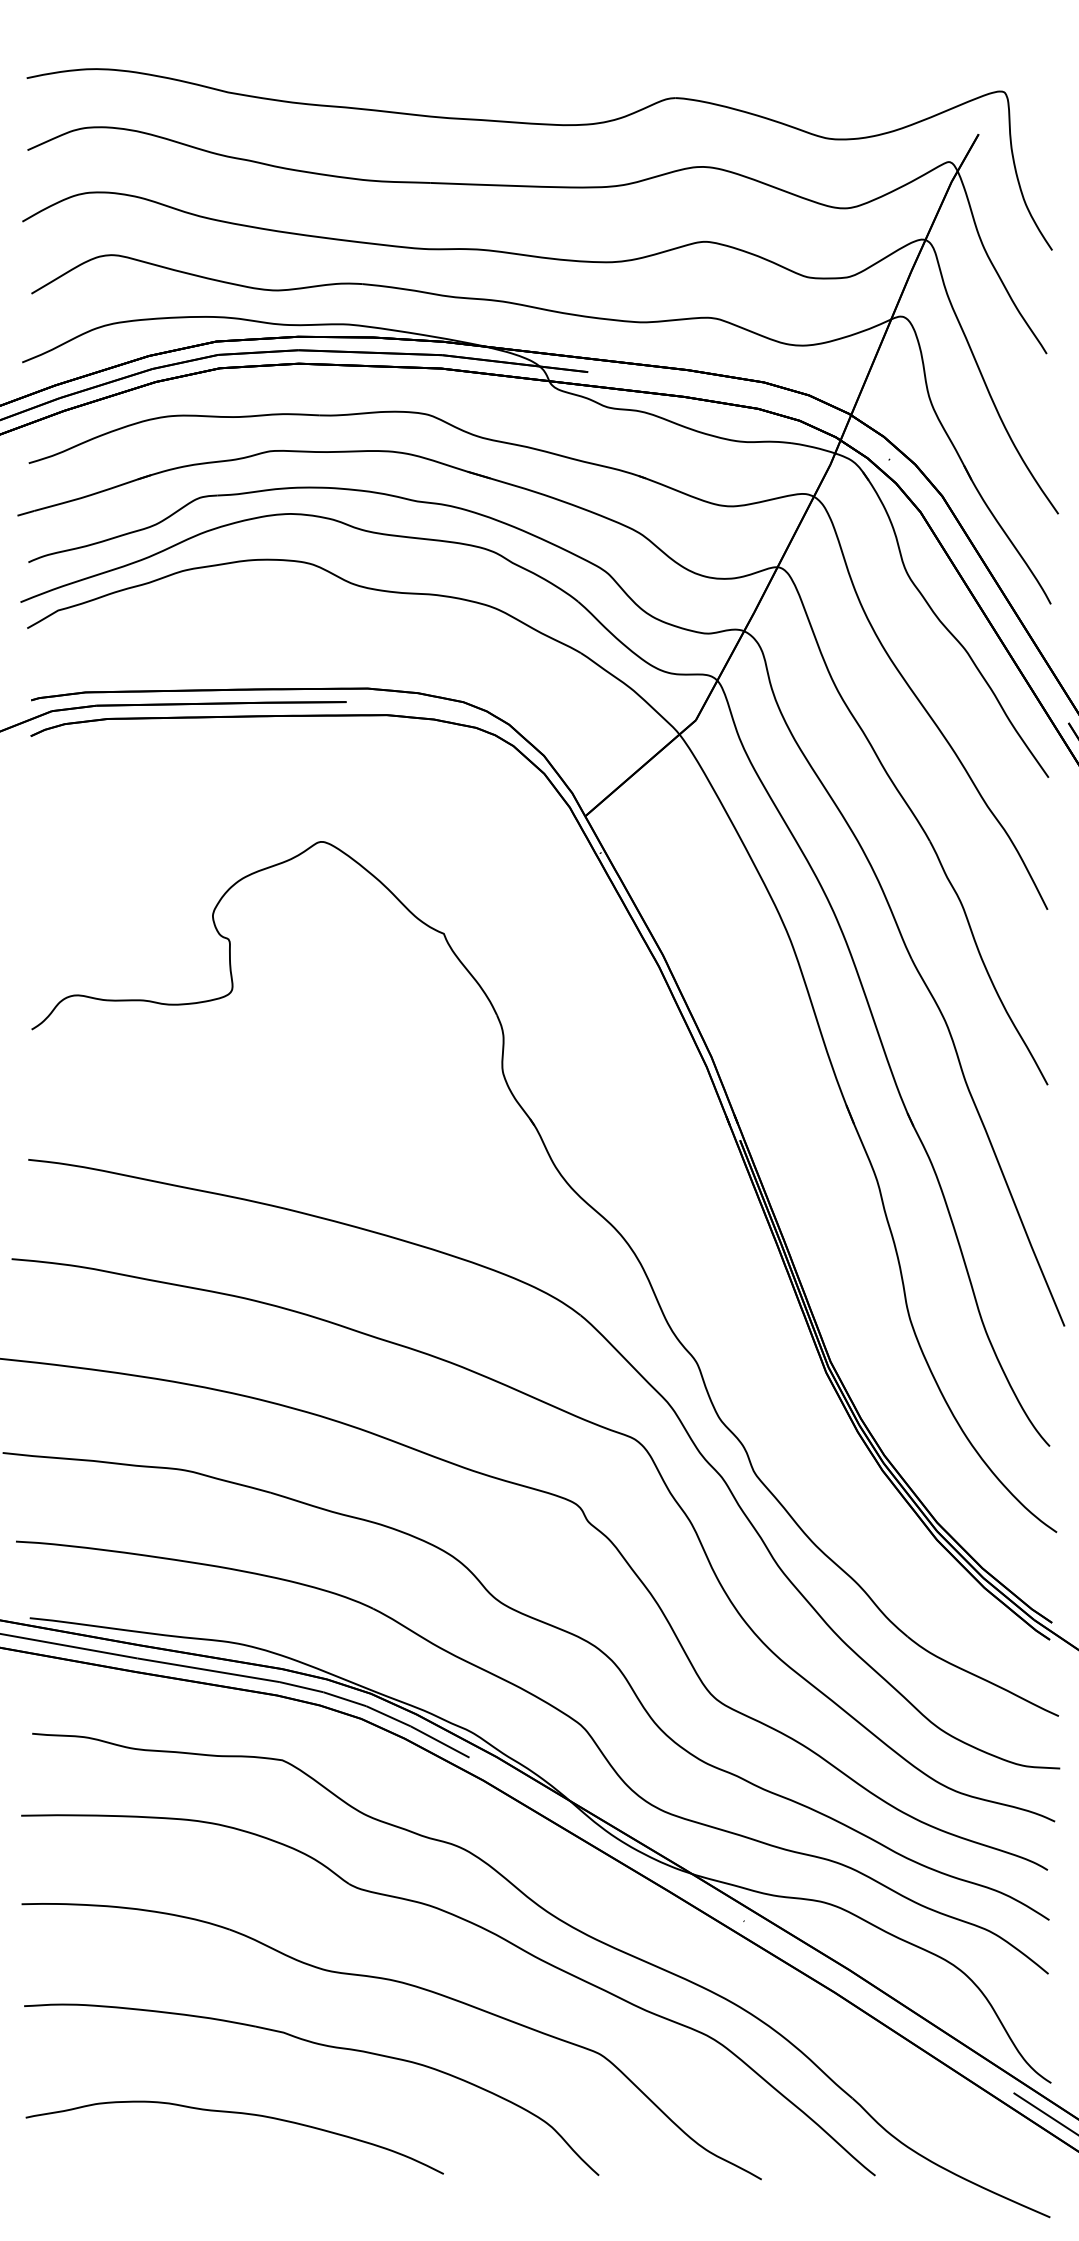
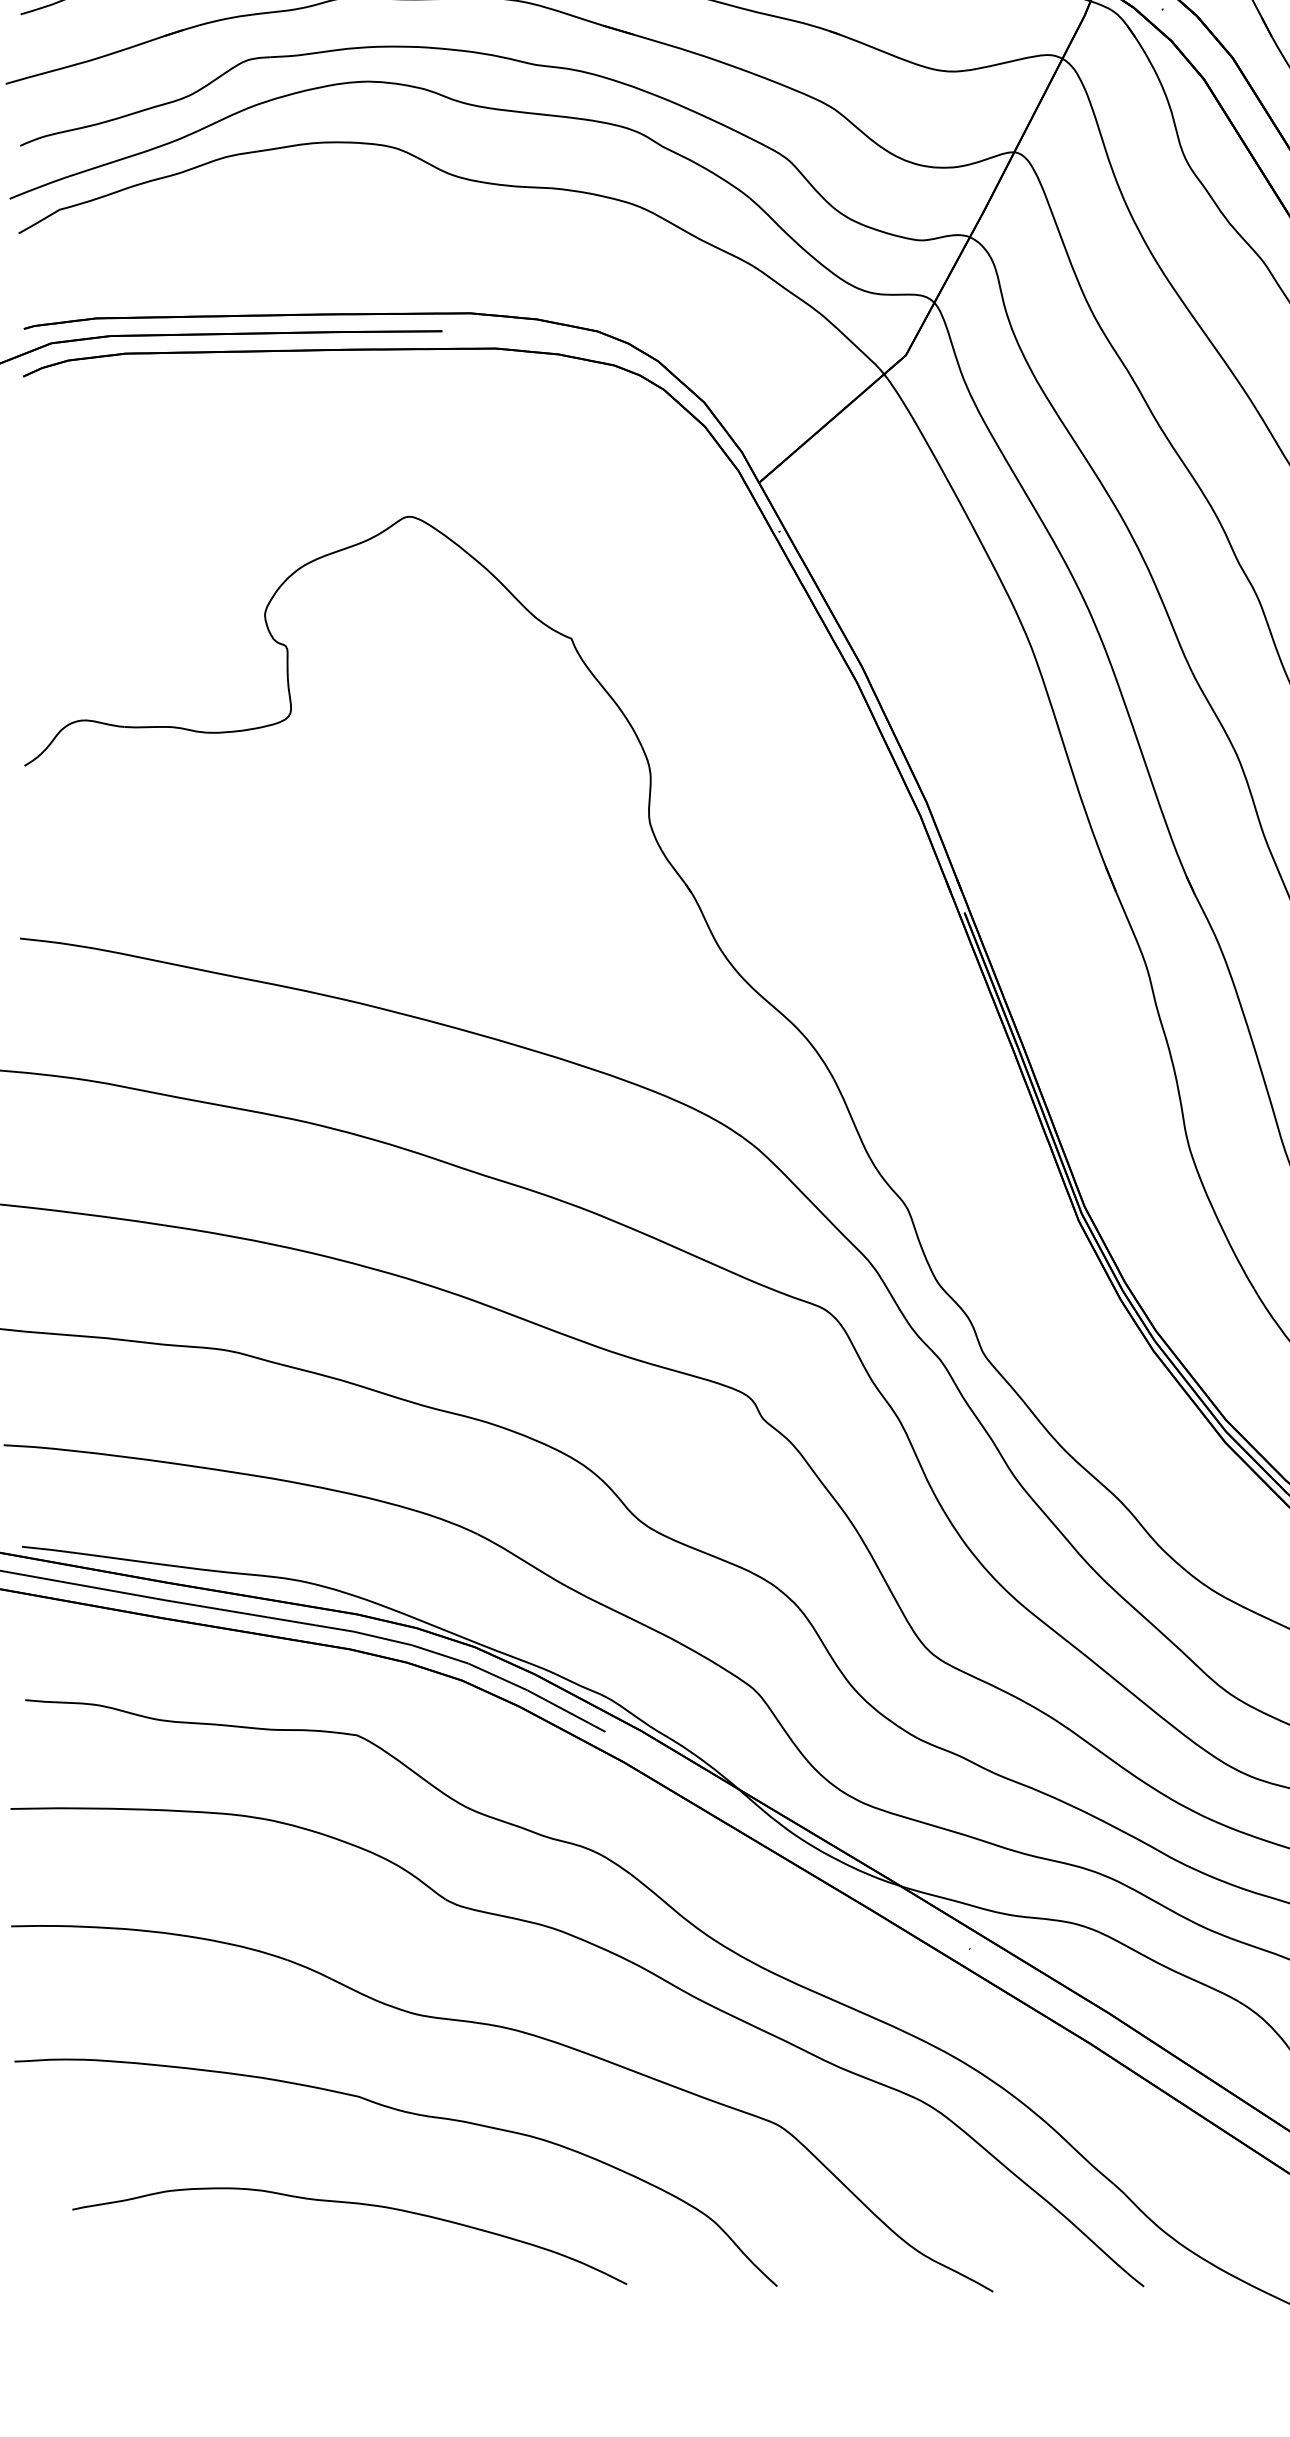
curve: (234, 2113) -> (349, 2204), moved

